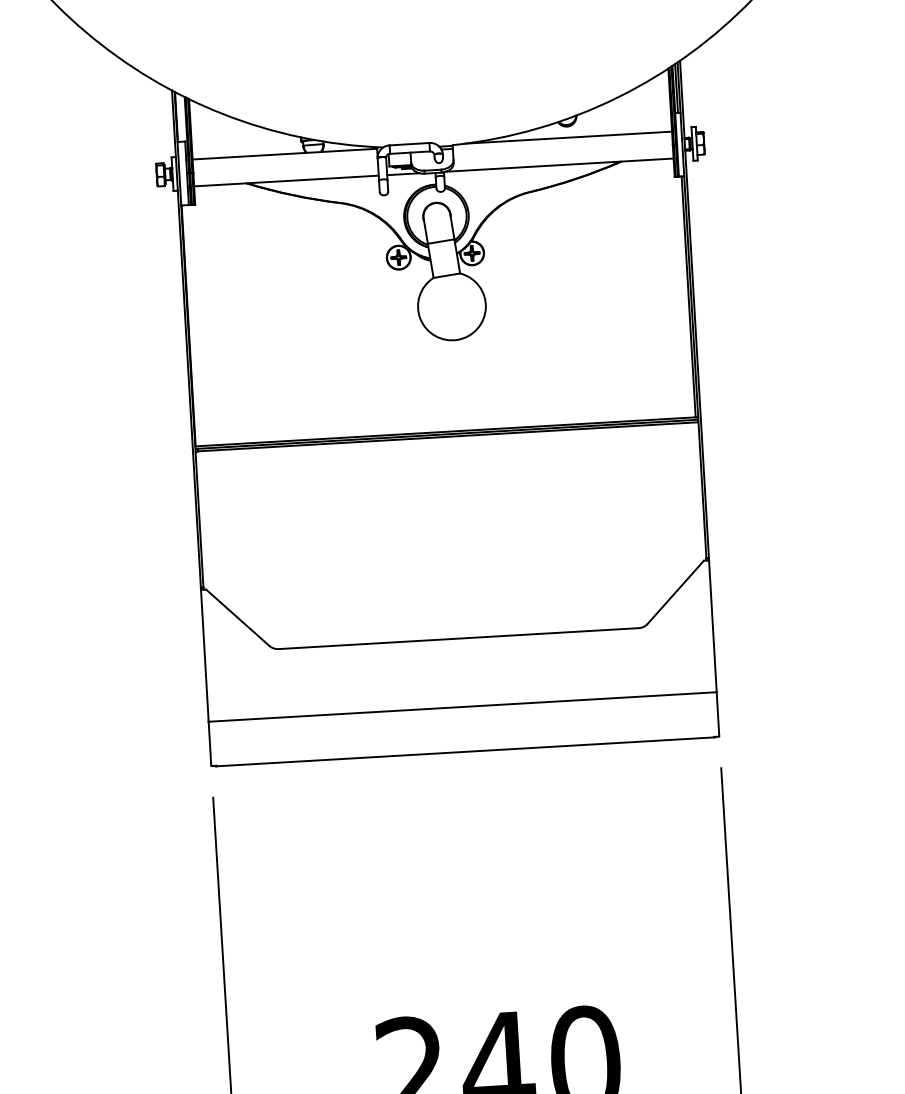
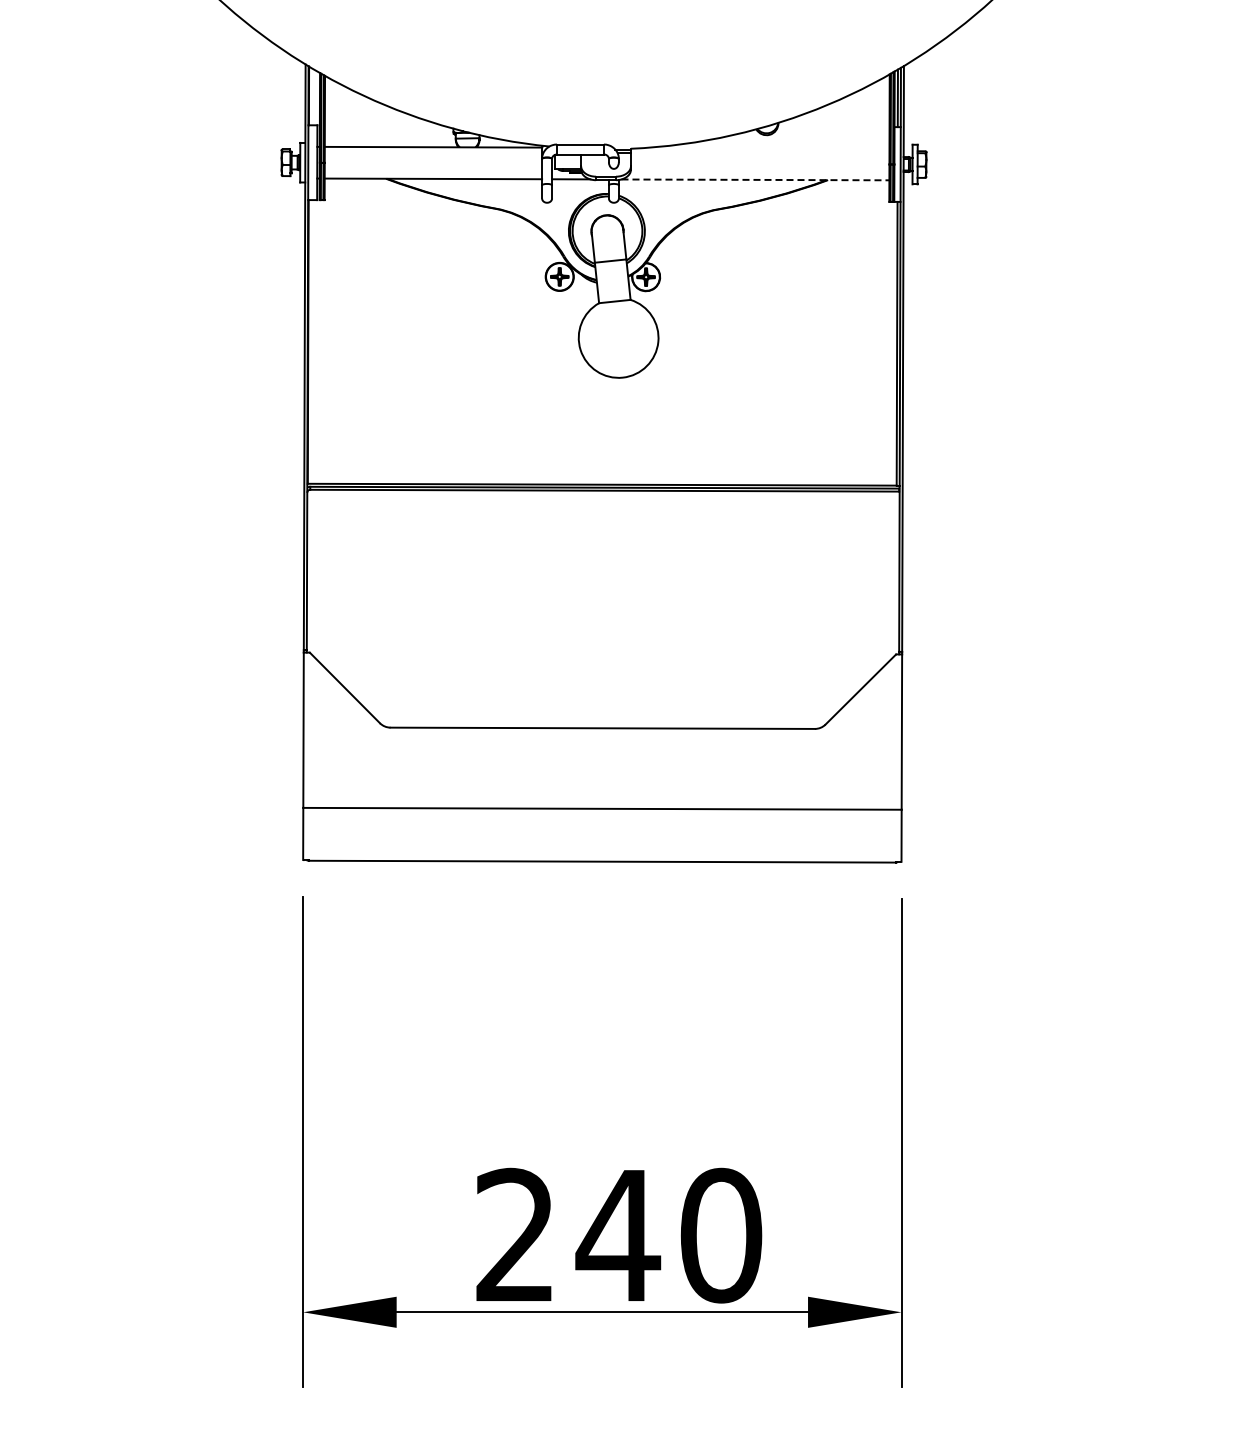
line: (568, 137) -> (767, 147), removed
line: (559, 164) -> (755, 179), solid -> dashed

